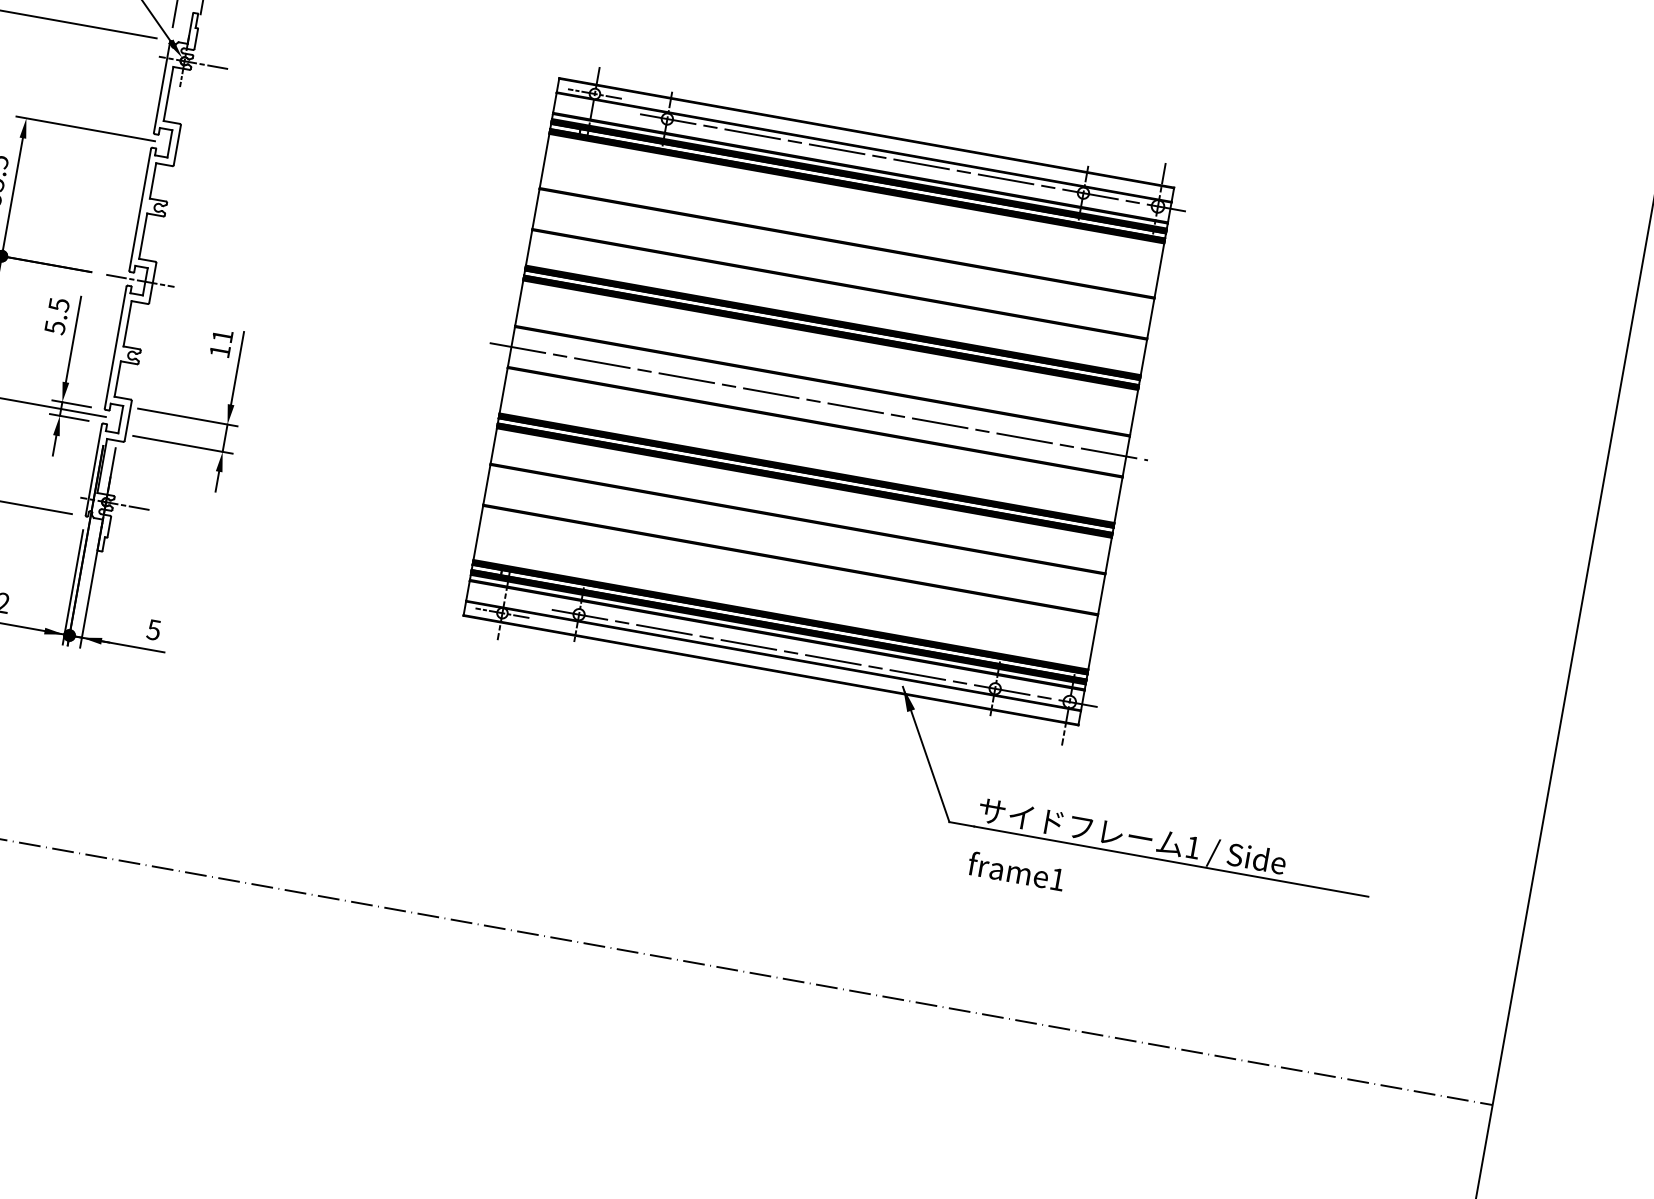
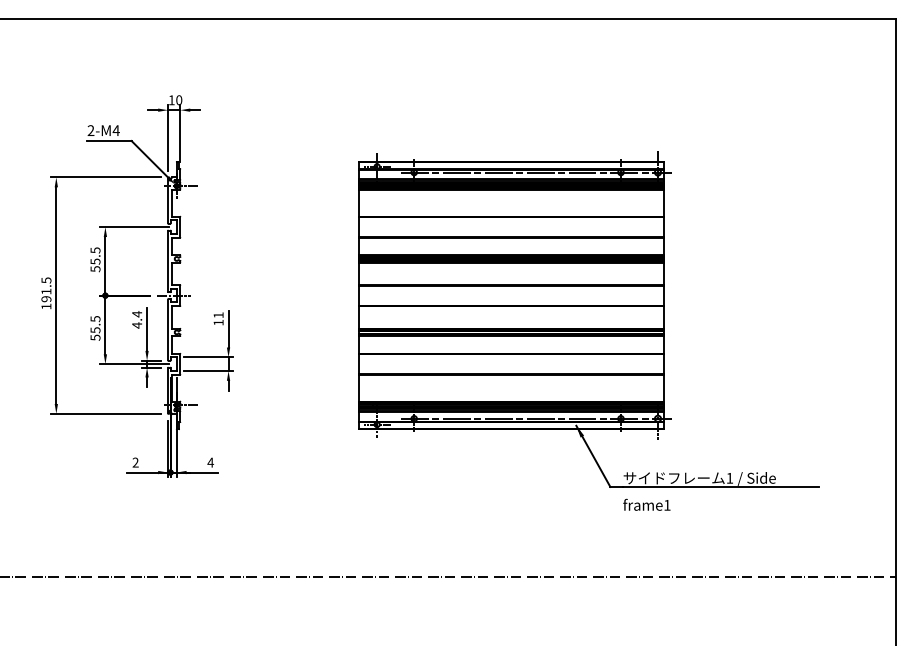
text: (57, 315) -> (137, 319), 5.5 -> 4.4
line: (817, 401) -> (510, 295), removed
text: (153, 629) -> (210, 462), 5 -> 4

